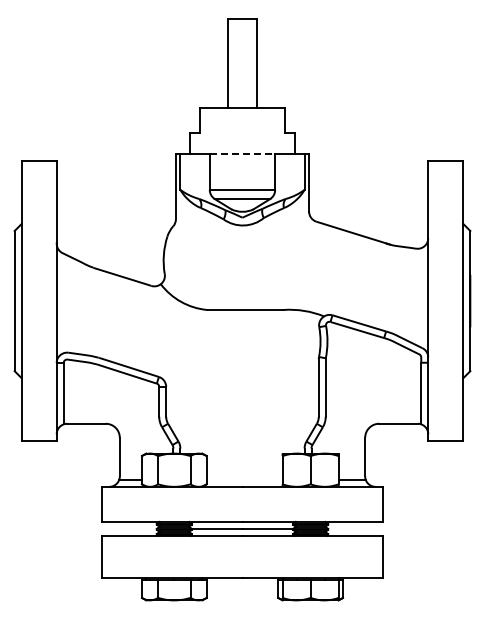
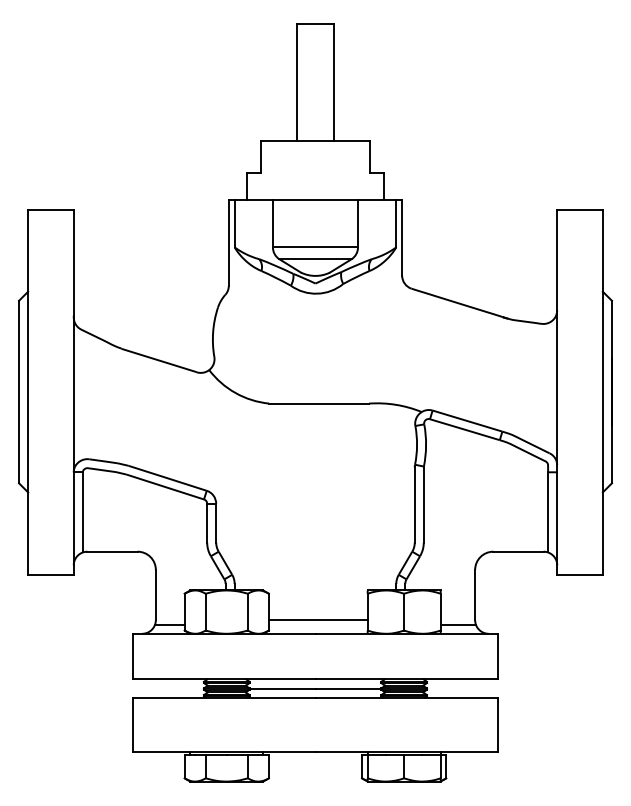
line: (242, 153) -> (315, 199), dashed -> solid
line: (244, 476) -> (318, 620), added

